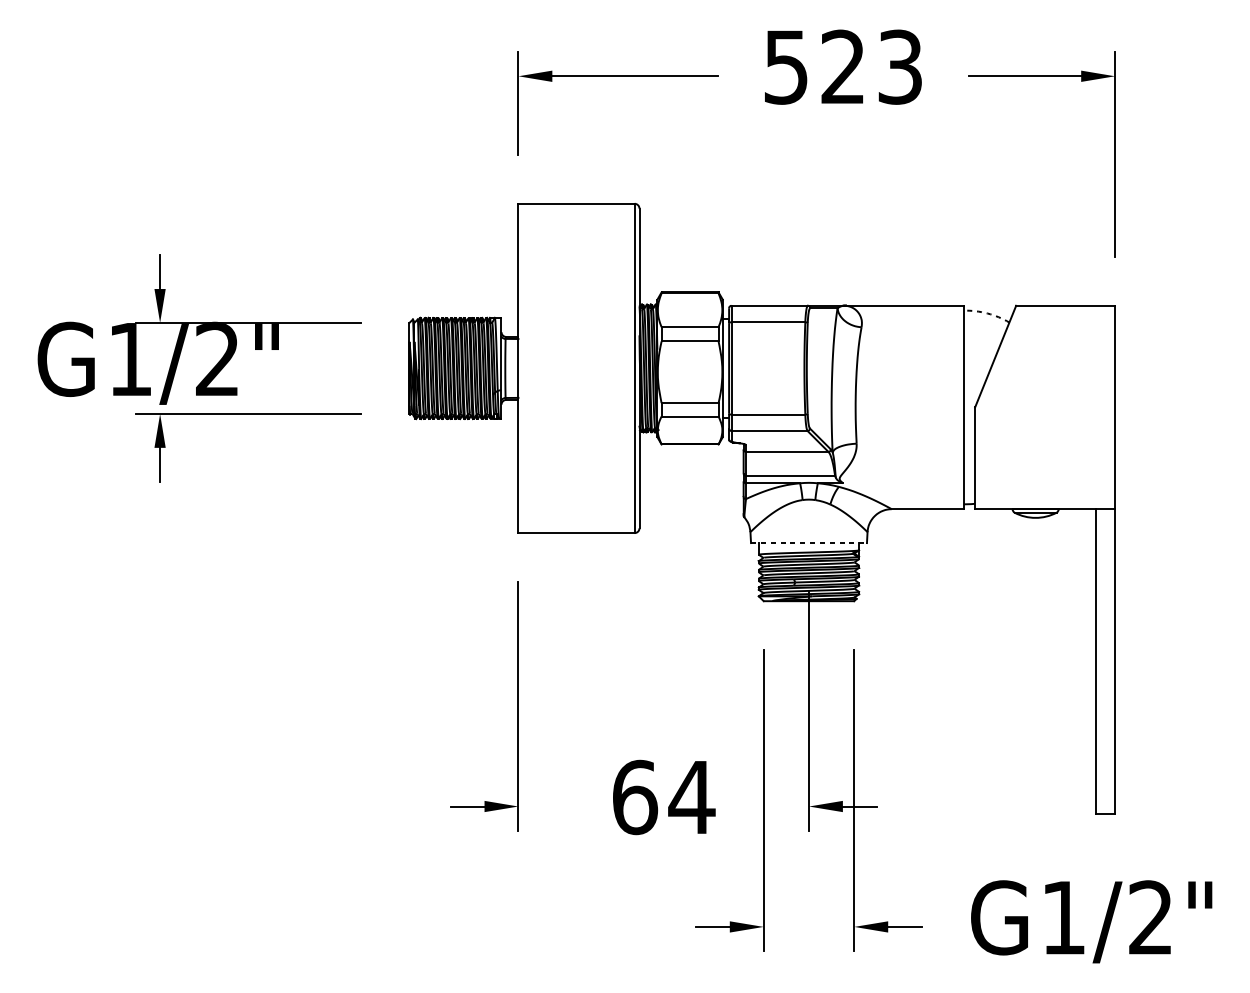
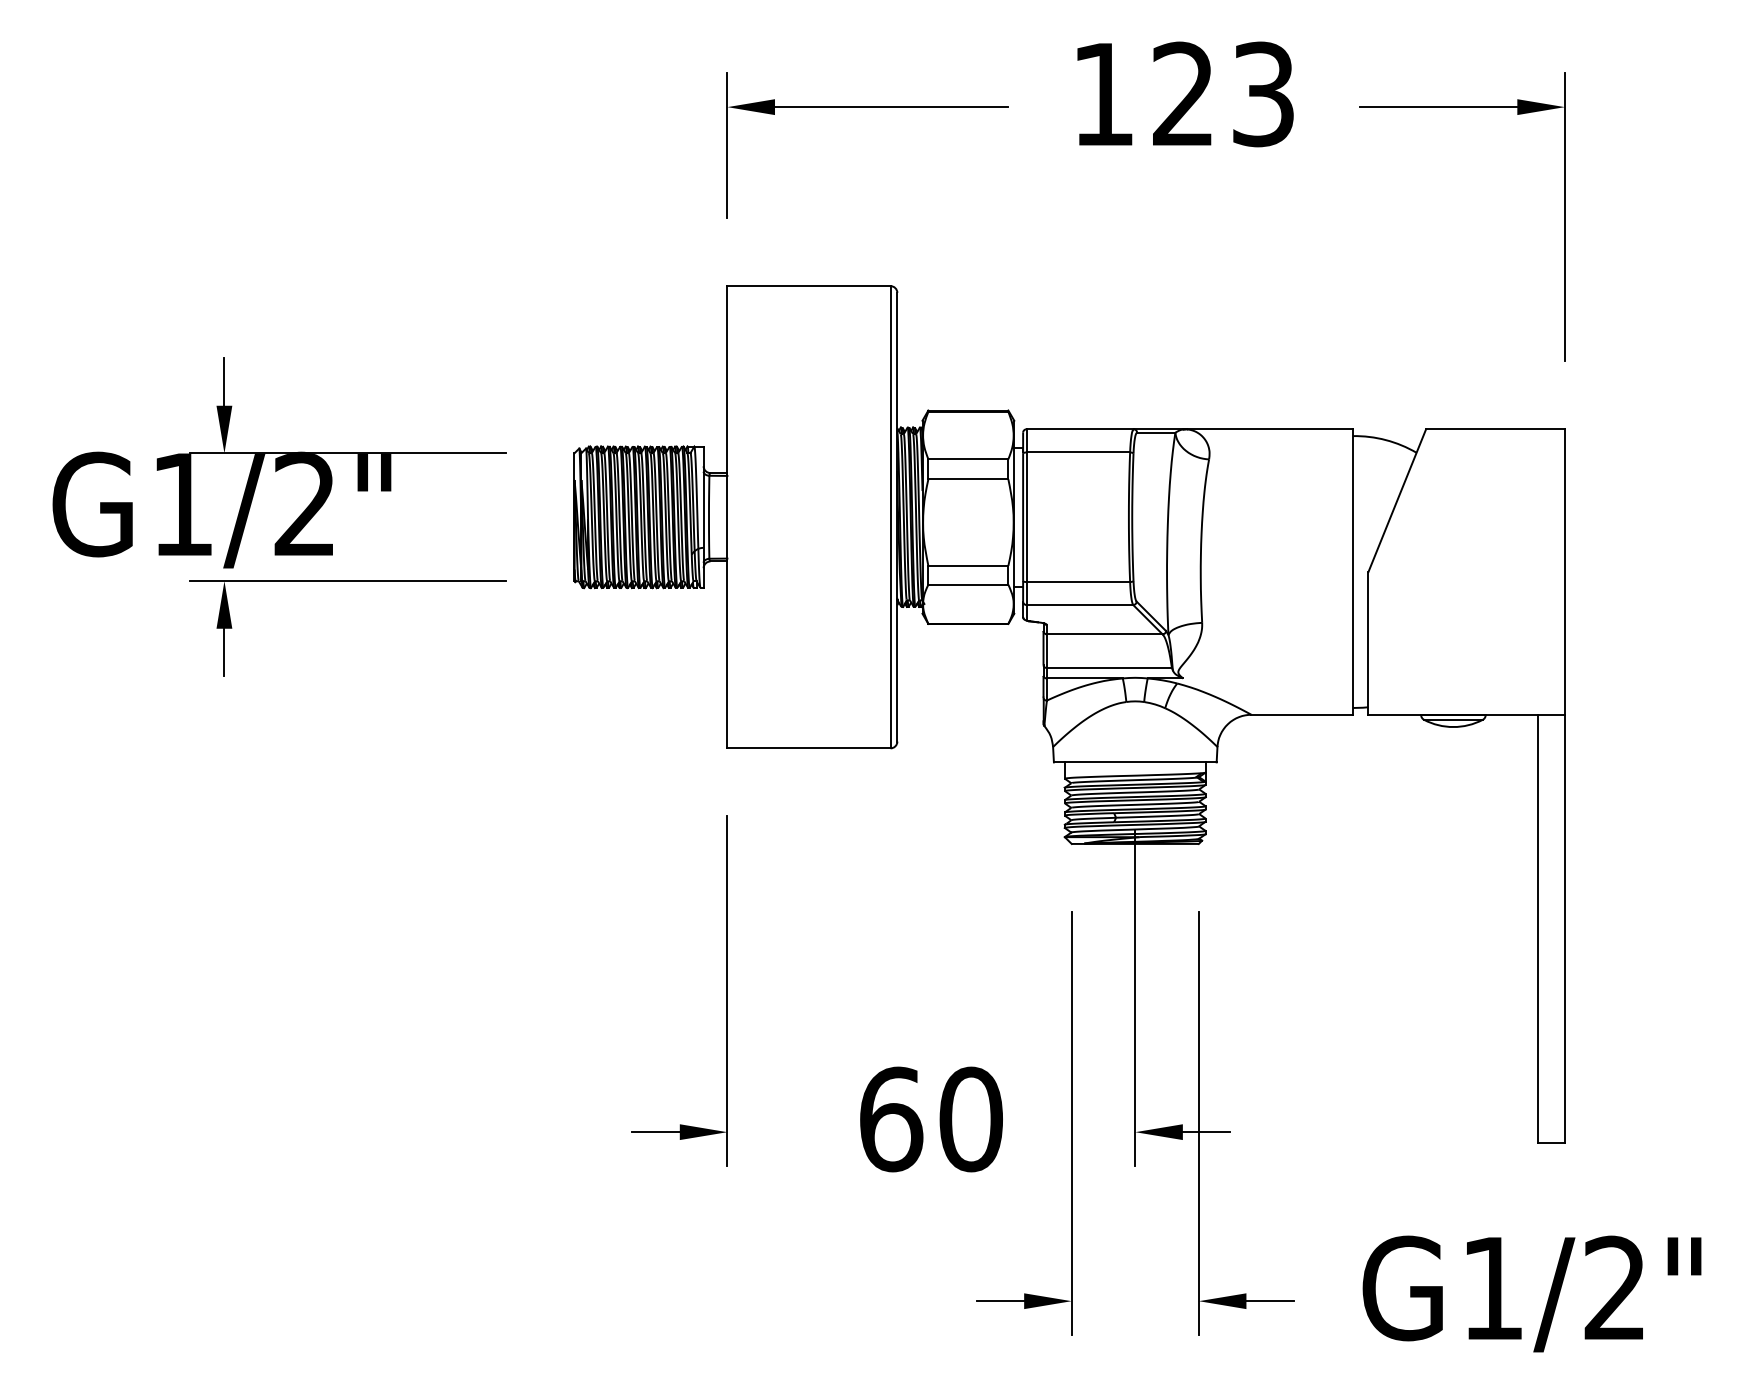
text: (785, 67) -> (1102, 95), 523 -> 123
arc: (987, 313) -> (1385, 440), dashed -> solid
line: (809, 543) -> (1135, 762), dashed -> solid
text: (691, 797) -> (970, 1119), 64 -> 60

